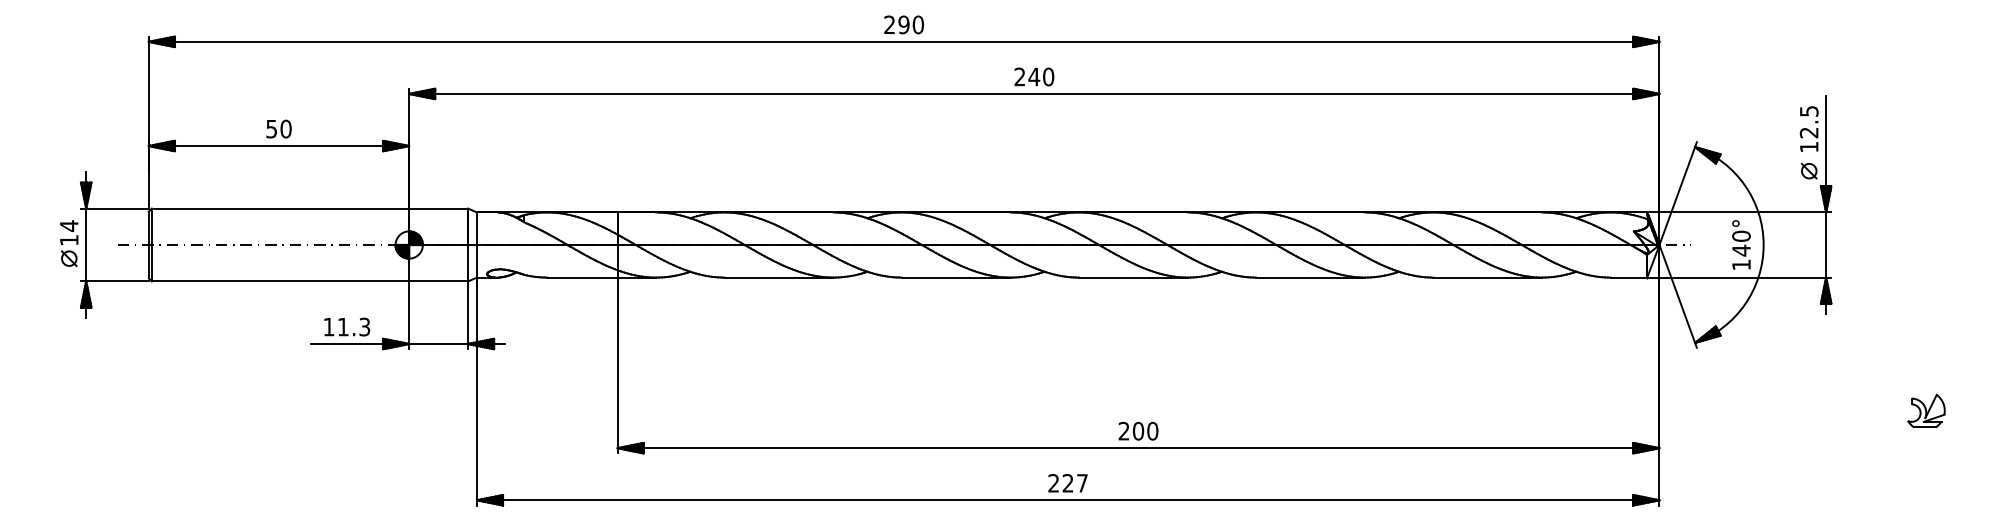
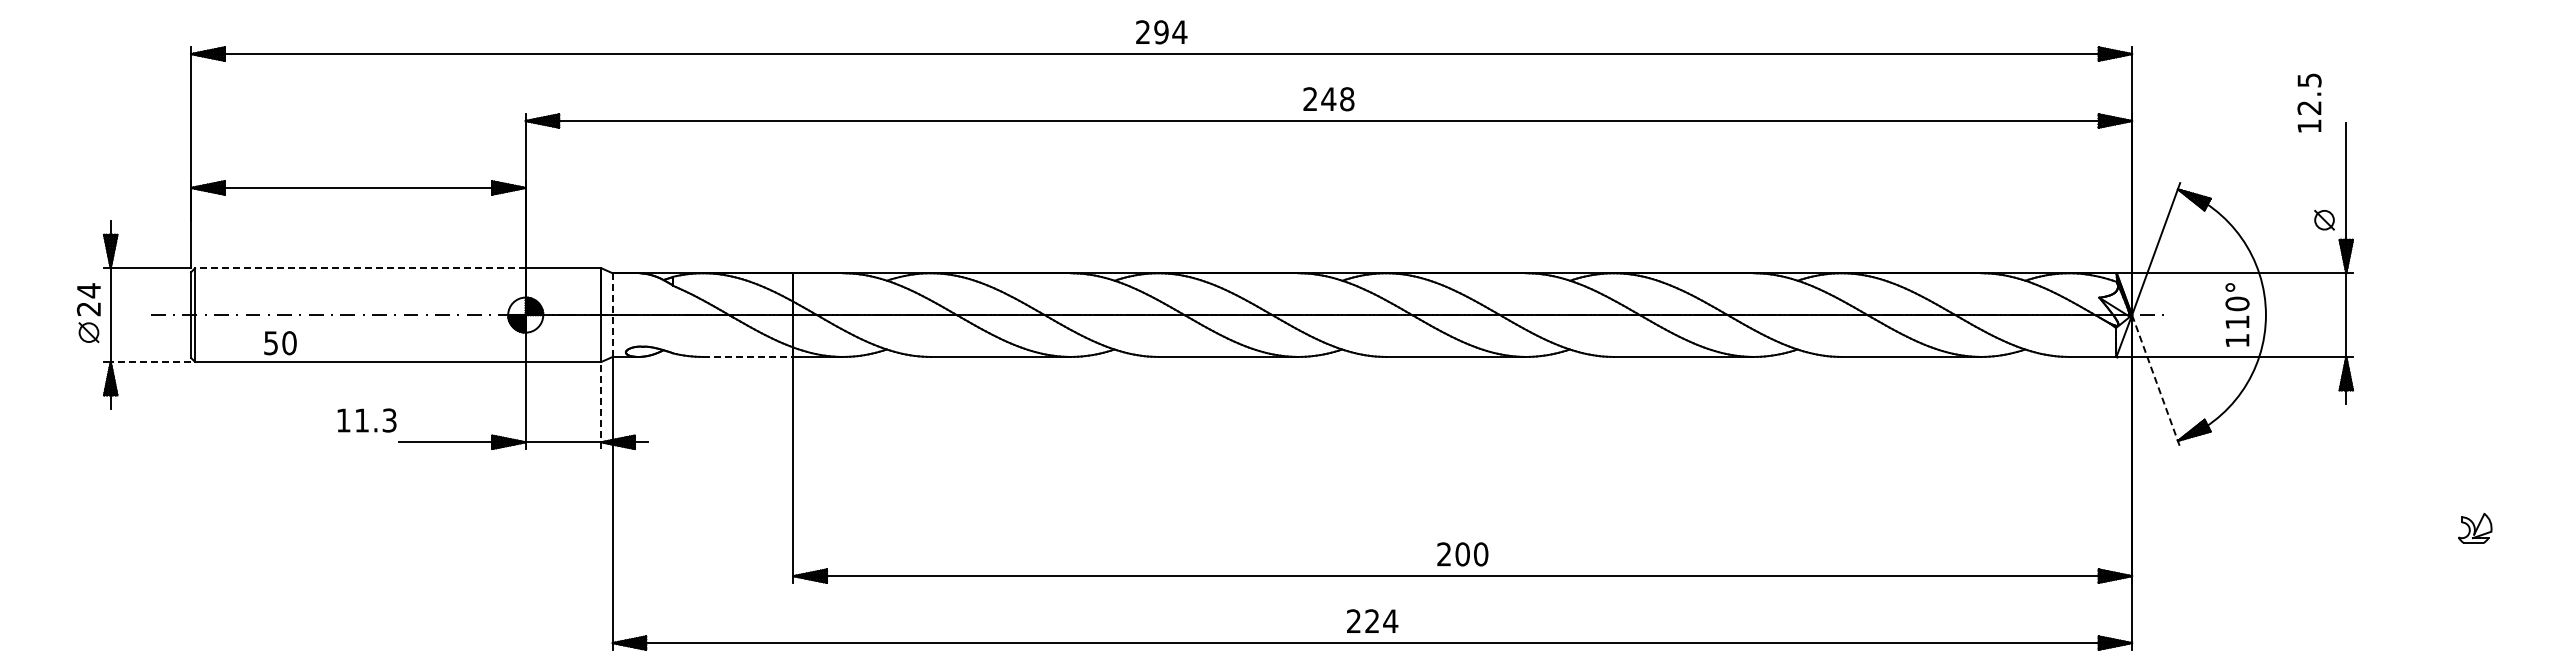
text: (918, 25) -> (1179, 32), 290 -> 294
text: (1048, 77) -> (1347, 99), 240 -> 248
text: (1809, 128) -> (2309, 102), moved
text: (279, 129) -> (280, 343), moved
line: (279, 208) -> (359, 268), solid -> dashed
text: (68, 240) -> (88, 309), 14 -> 24
line: (476, 245) -> (612, 315), solid -> dashed
text: (1741, 250) -> (2237, 322), 140° -> 110°
line: (582, 277) -> (748, 356), solid -> dashed
line: (117, 281) -> (150, 361), solid -> dashed
line: (1678, 296) -> (2156, 381), solid -> dashed
line: (468, 315) -> (601, 405), solid -> dashed
text: (346, 327) -> (366, 420), moved
part: (1925, 411) -> (2474, 528), size x0.7
text: (1082, 482) -> (1390, 620), 227 -> 224

